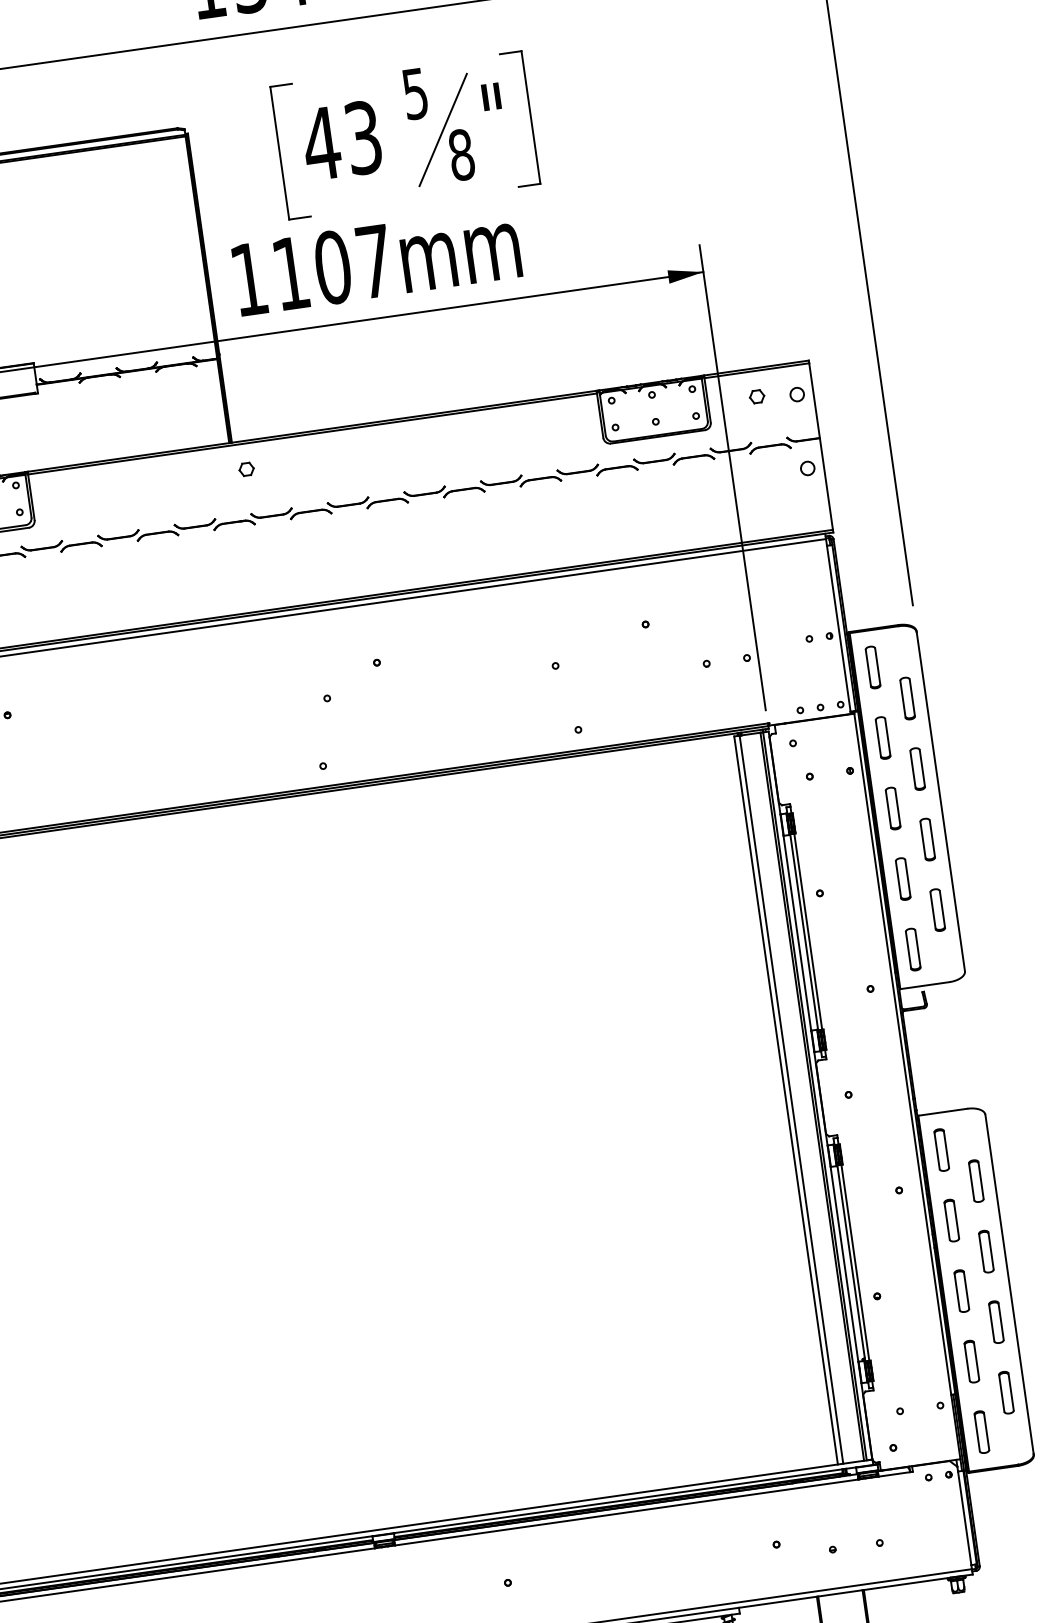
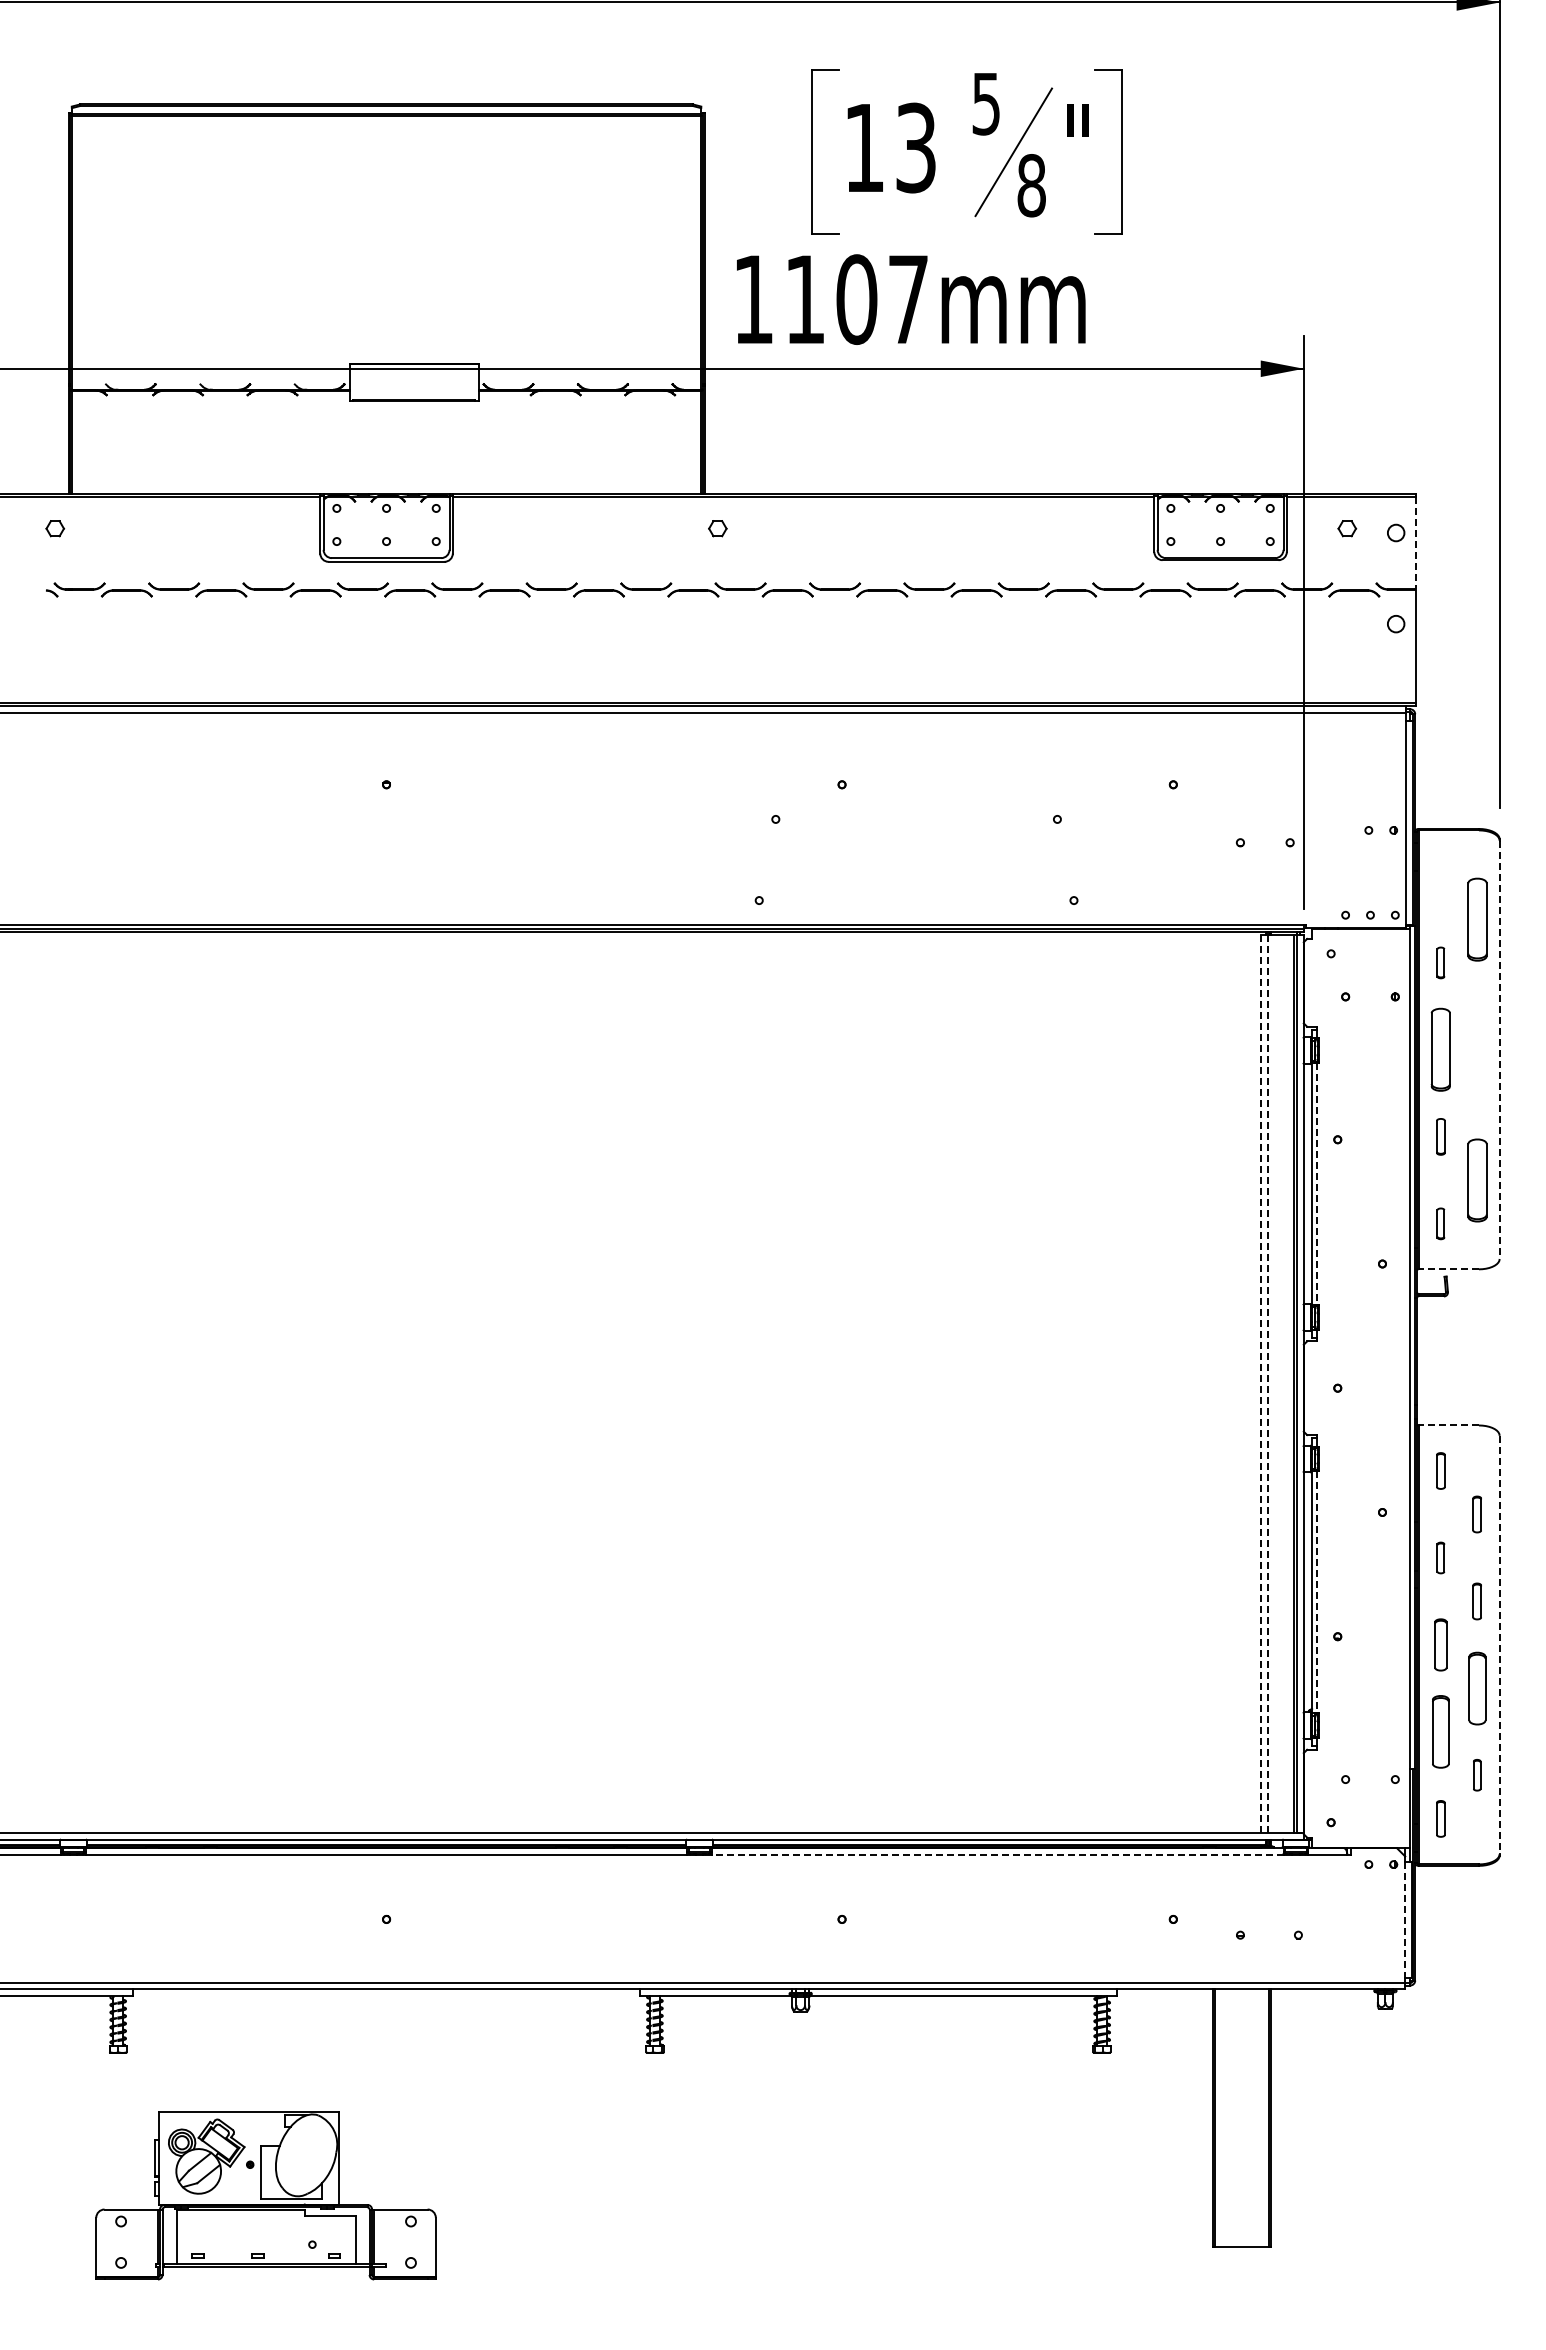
text: (320, 143) -> (863, 147), 43 -> 13
line: (814, 400) -> (1416, 543), solid -> dashed
part: (872, 667) -> (1440, 875), removed
part: (906, 697) -> (1476, 918), size x1.6
part: (882, 737) -> (1440, 962), size x0.6
part: (916, 768) -> (1476, 1005), removed
line: (940, 802) -> (1499, 1050), solid -> dashed
part: (892, 808) -> (1440, 1049), size x1.6
part: (926, 839) -> (1476, 1092), removed
part: (902, 878) -> (1440, 1136), size x0.7
part: (937, 909) -> (1476, 1179), size x1.6
line: (808, 931) -> (1317, 1184), solid -> dashed
part: (912, 949) -> (1440, 1223), size x0.6
line: (924, 985) -> (1448, 1269), solid -> dashed
line: (791, 1099) -> (1267, 1384), solid -> dashed
line: (786, 1100) -> (1261, 1384), solid -> dashed
line: (942, 1112) -> (1448, 1425), solid -> dashed
part: (941, 1149) -> (1440, 1470), size x0.7
part: (975, 1181) -> (1476, 1514), size x0.7
part: (951, 1220) -> (1440, 1557), size x0.6
part: (985, 1251) -> (1476, 1601), size x0.7
line: (855, 1262) -> (1317, 1592), solid -> dashed
line: (1009, 1284) -> (1499, 1645), solid -> dashed
part: (995, 1321) -> (1476, 1687), size x1.4
part: (971, 1361) -> (1440, 1731), size x1.4
part: (1005, 1392) -> (1476, 1774), size x0.6
part: (981, 1431) -> (1440, 1818), size x0.7
line: (626, 1512) -> (997, 1854), solid -> dashed
line: (964, 1518) -> (1405, 1920), solid -> dashed

